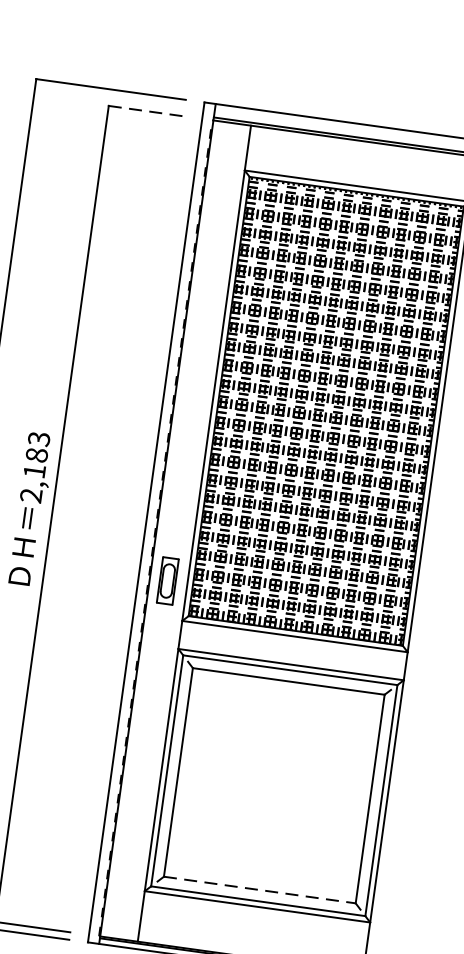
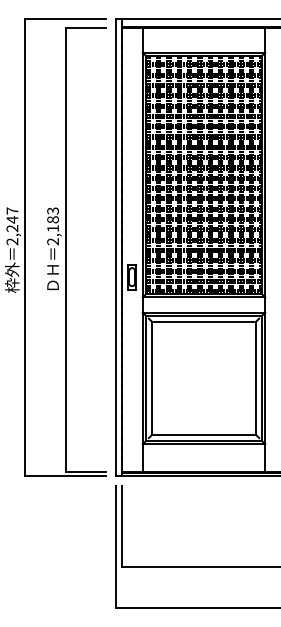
line: (147, 111) -> (86, 28), dashed -> solid
line: (260, 891) -> (204, 435), dashed -> solid

